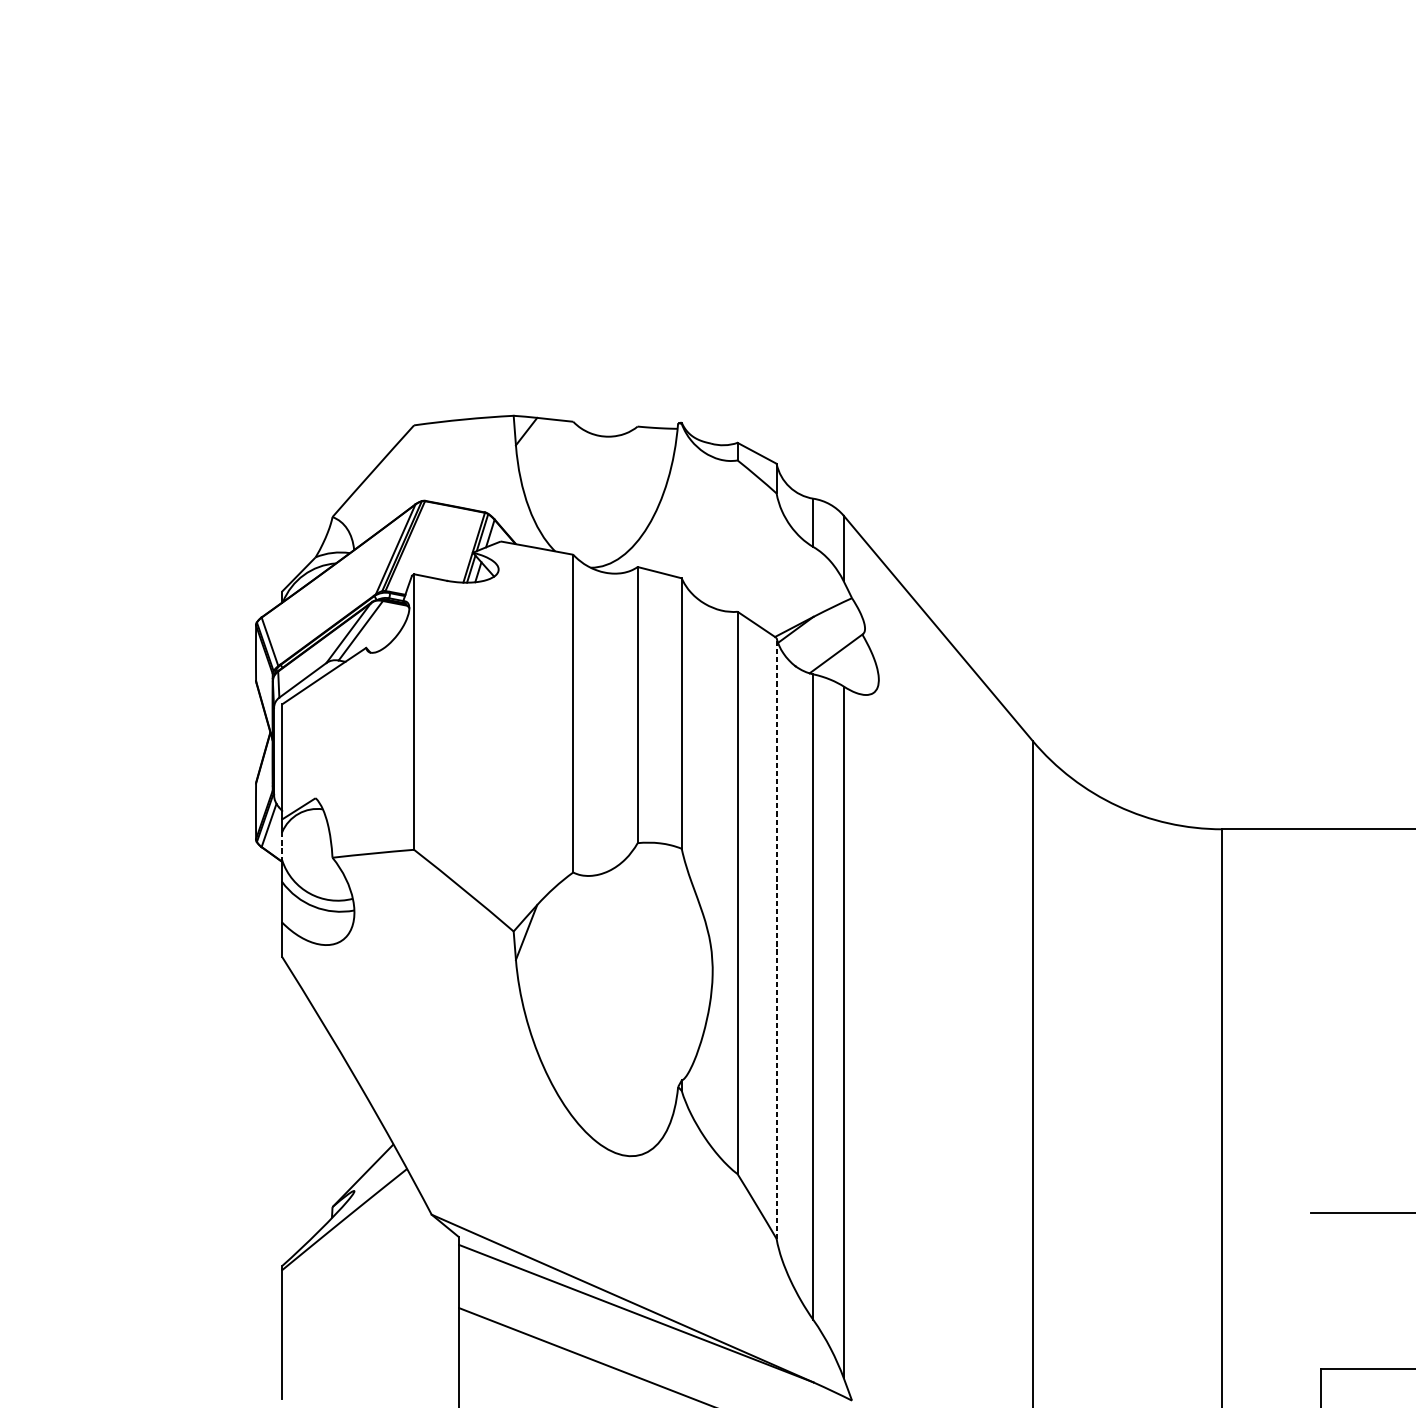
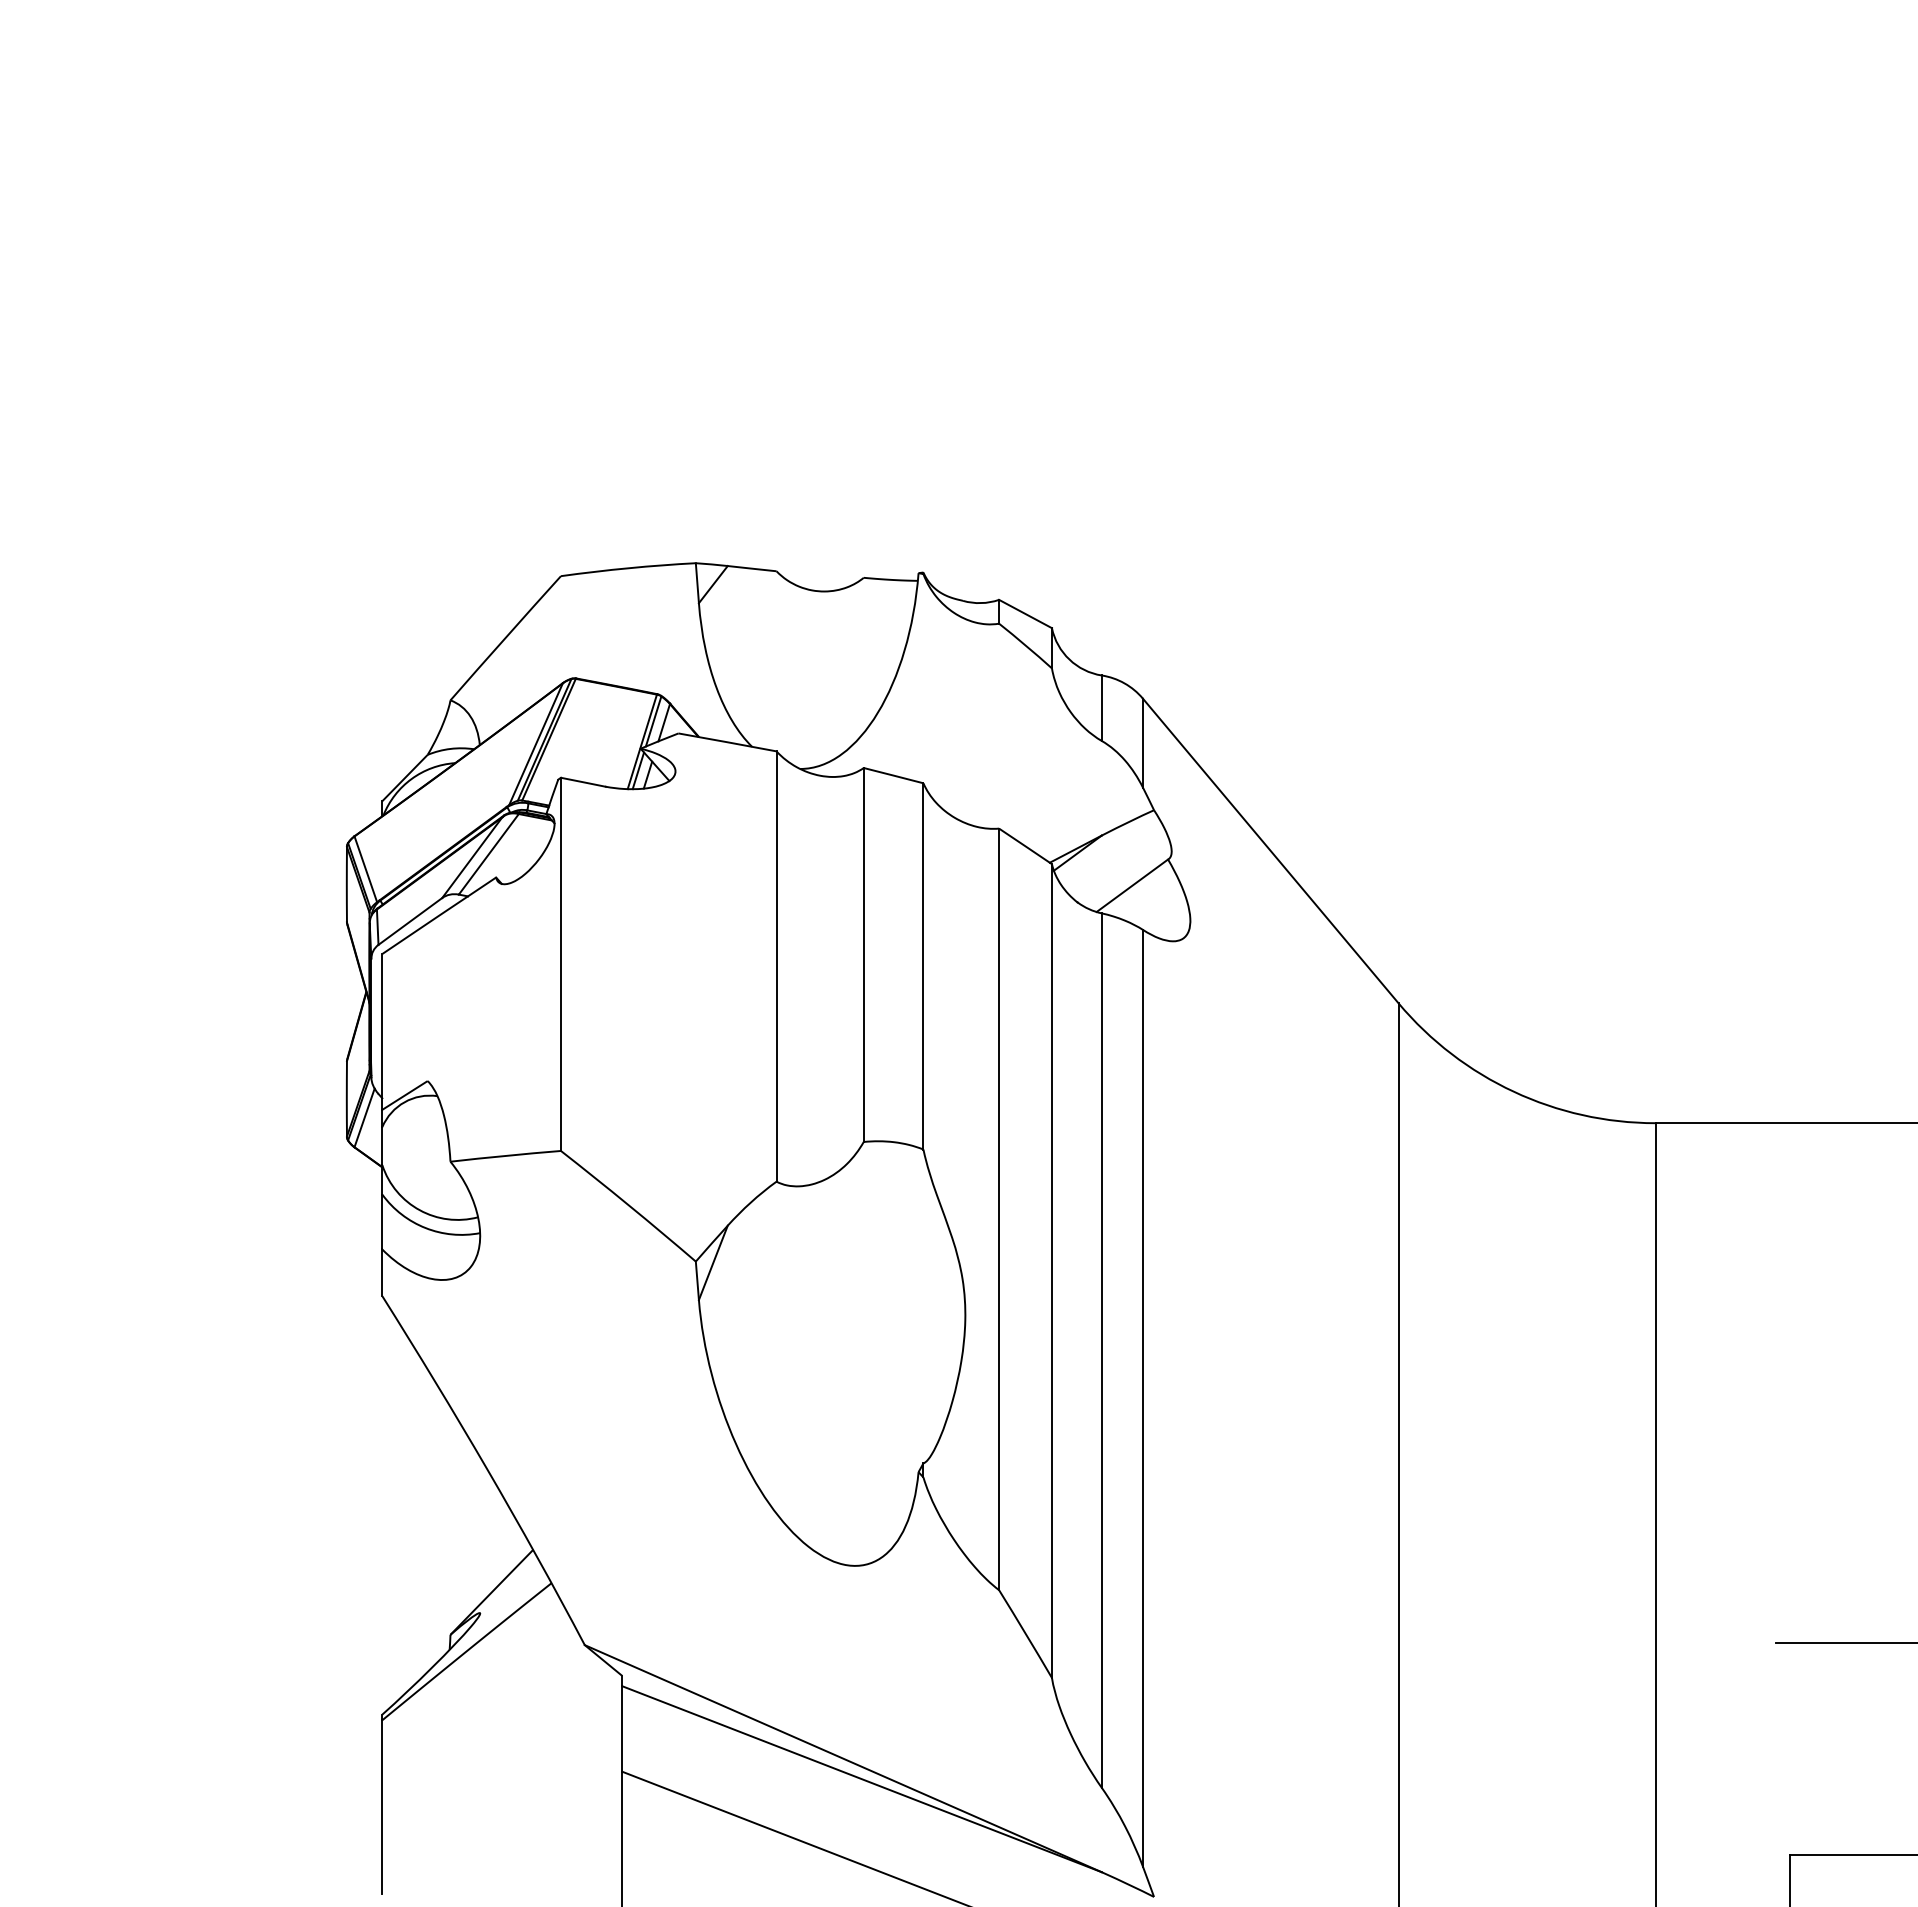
line: (282, 846) -> (382, 1146), dashed -> solid
line: (776, 938) -> (1051, 1271), dashed -> solid

